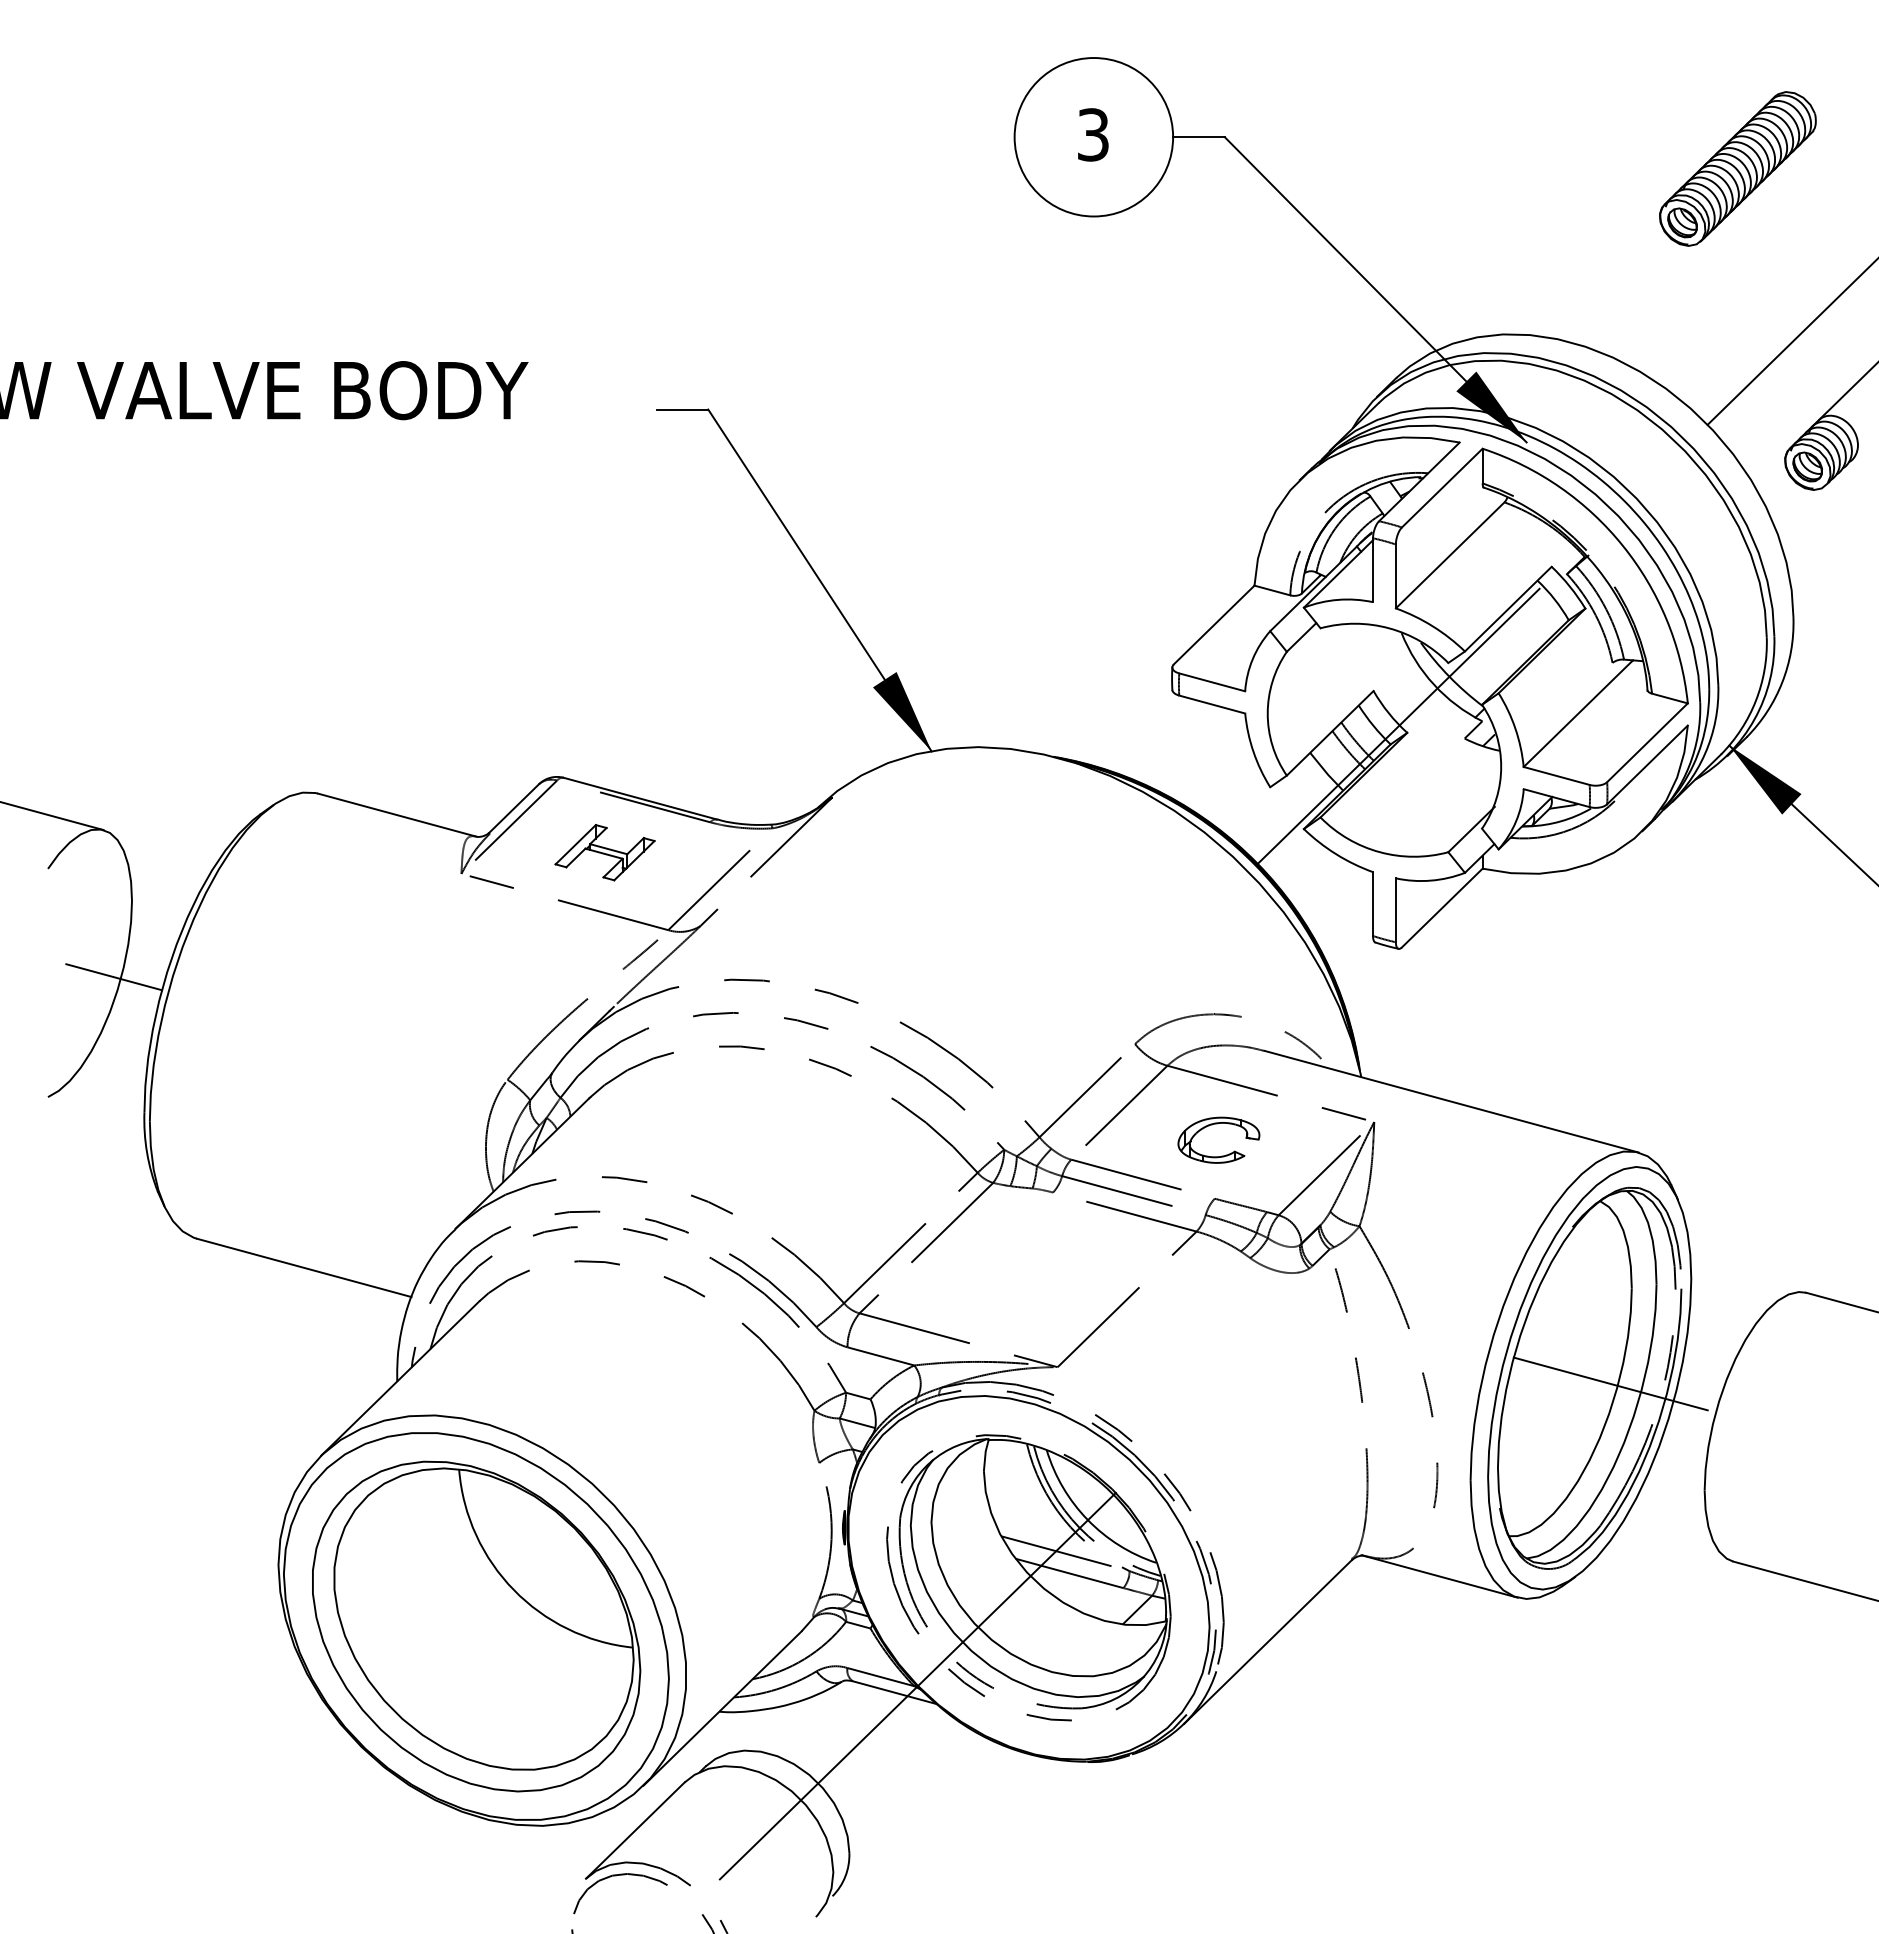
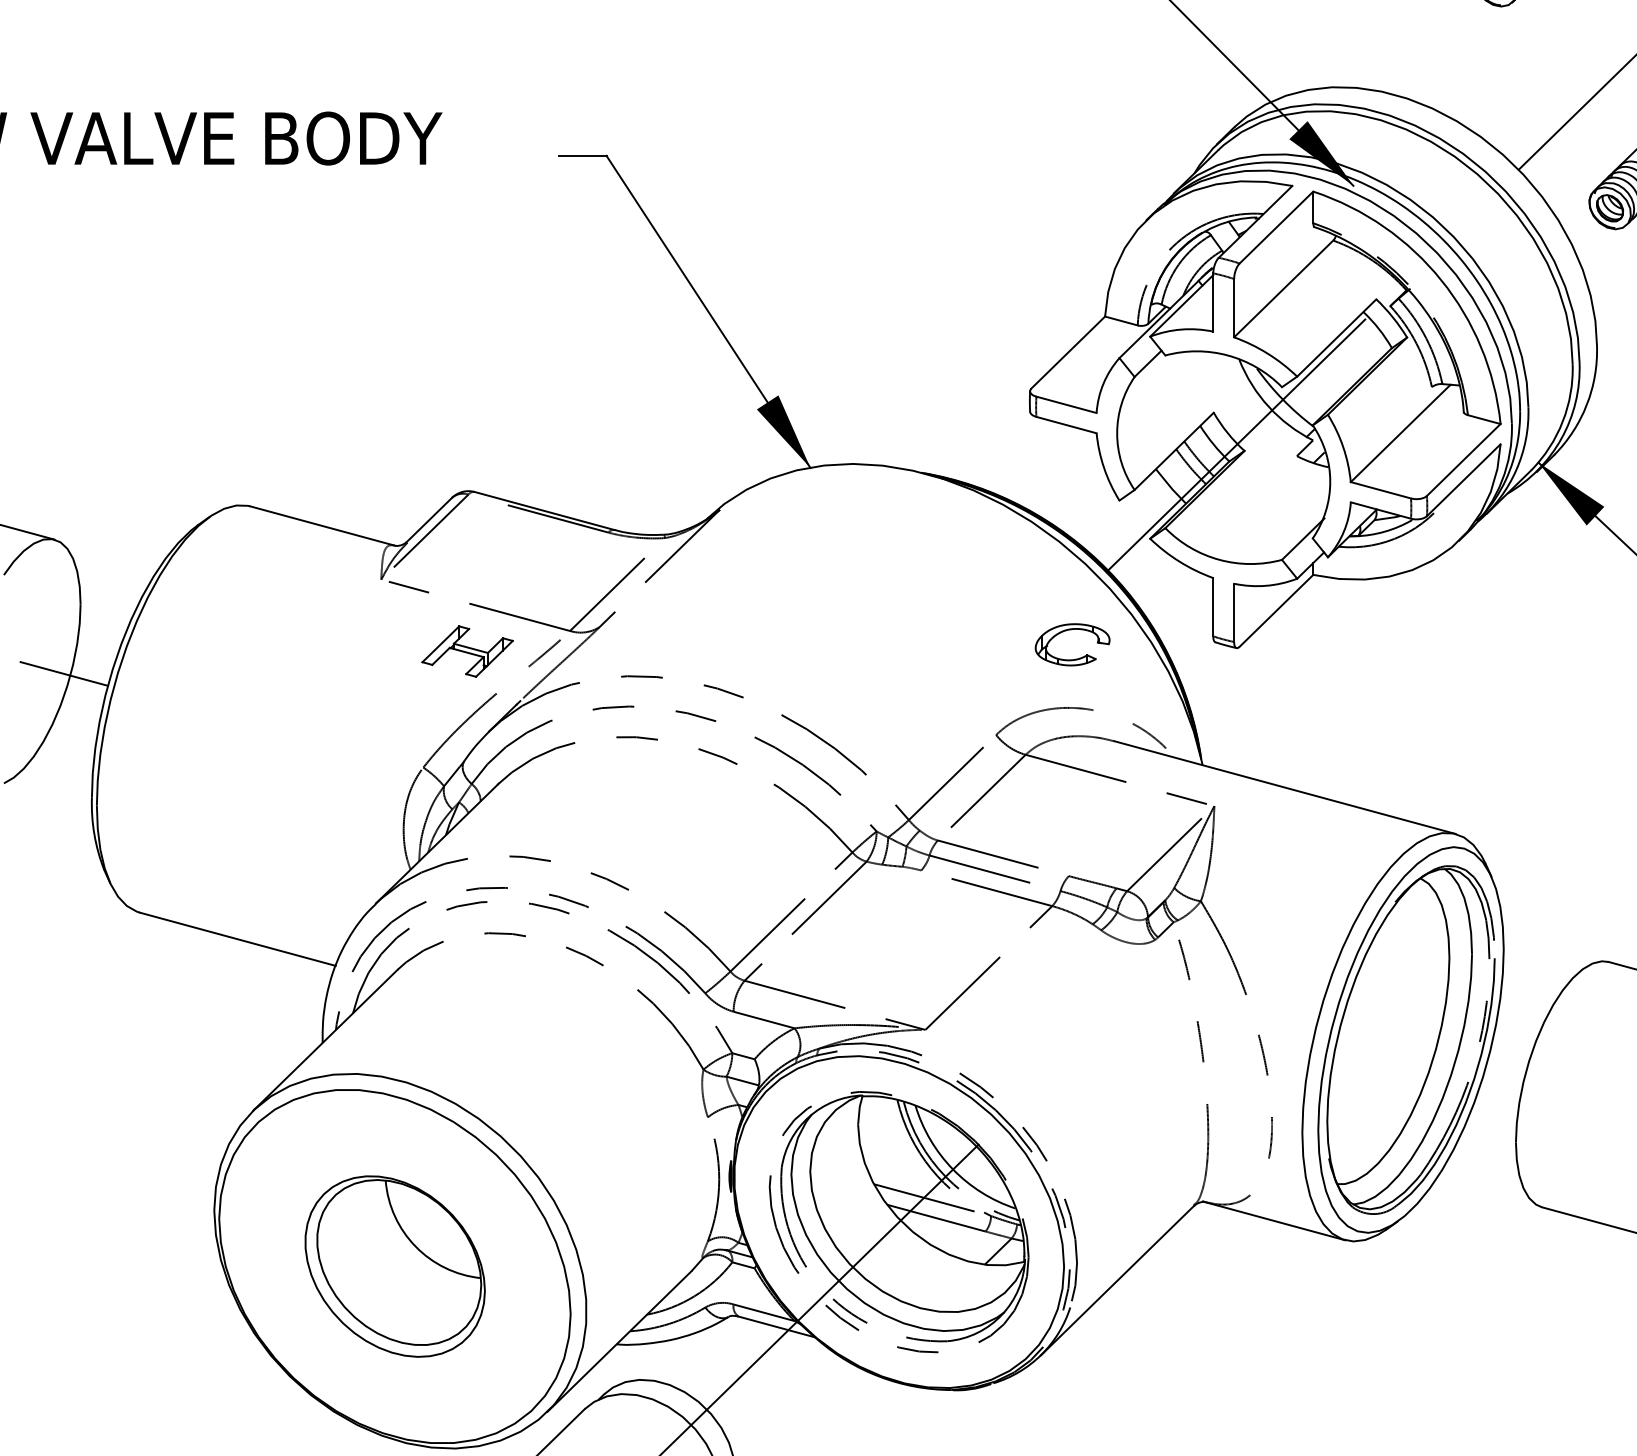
part: (604, 852) -> (467, 651), moved
part: (1217, 1124) -> (1071, 630), moved
line: (1610, 1383) -> (1430, 1044), removed
part: (476, 1626) -> (395, 1266), size x0.6

